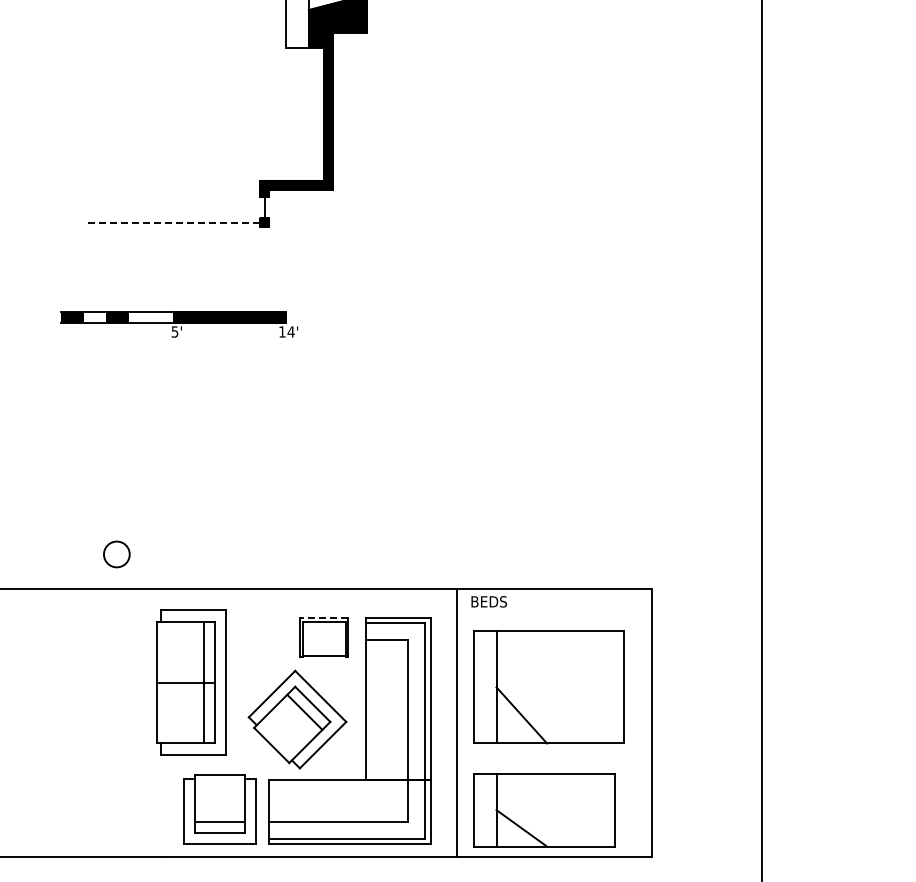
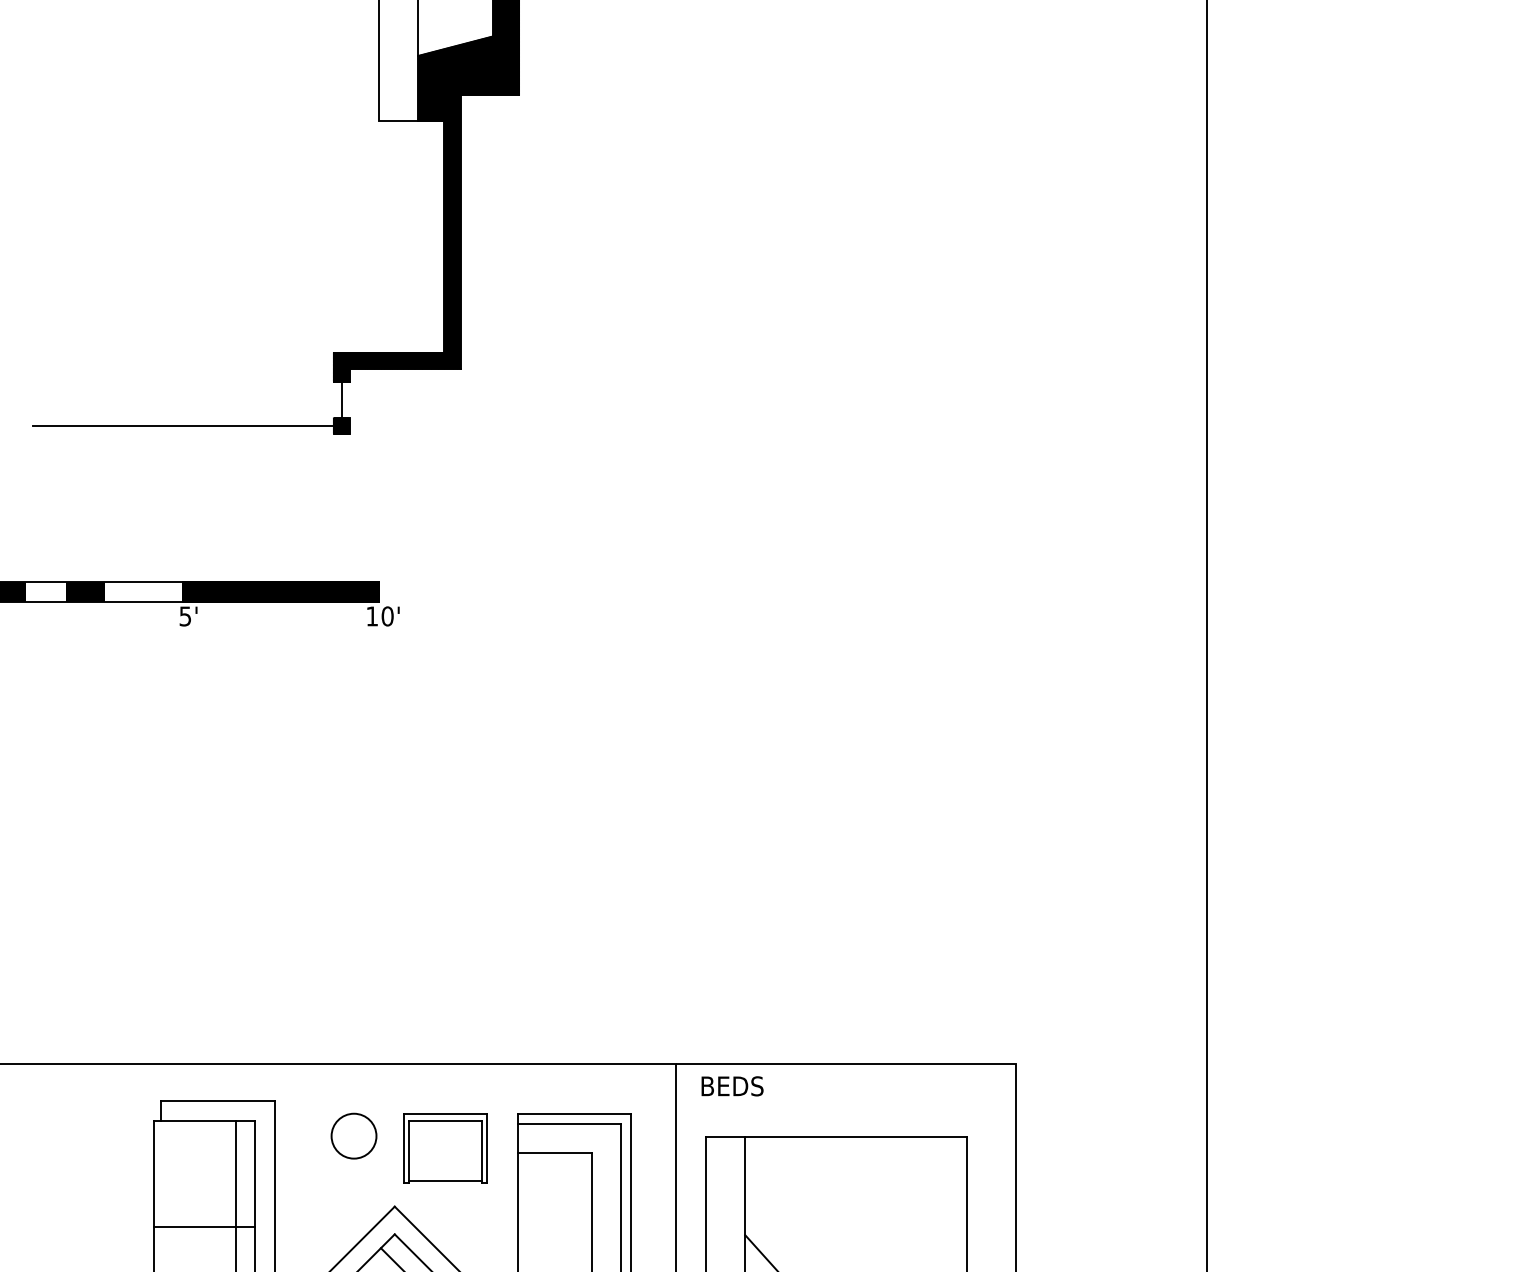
line: (173, 222) -> (182, 425), dashed -> solid
text: (290, 331) -> (386, 615), 14' -> 10'
circle: (116, 554) -> (353, 1136), moved
line: (324, 617) -> (445, 1113), dashed -> solid

